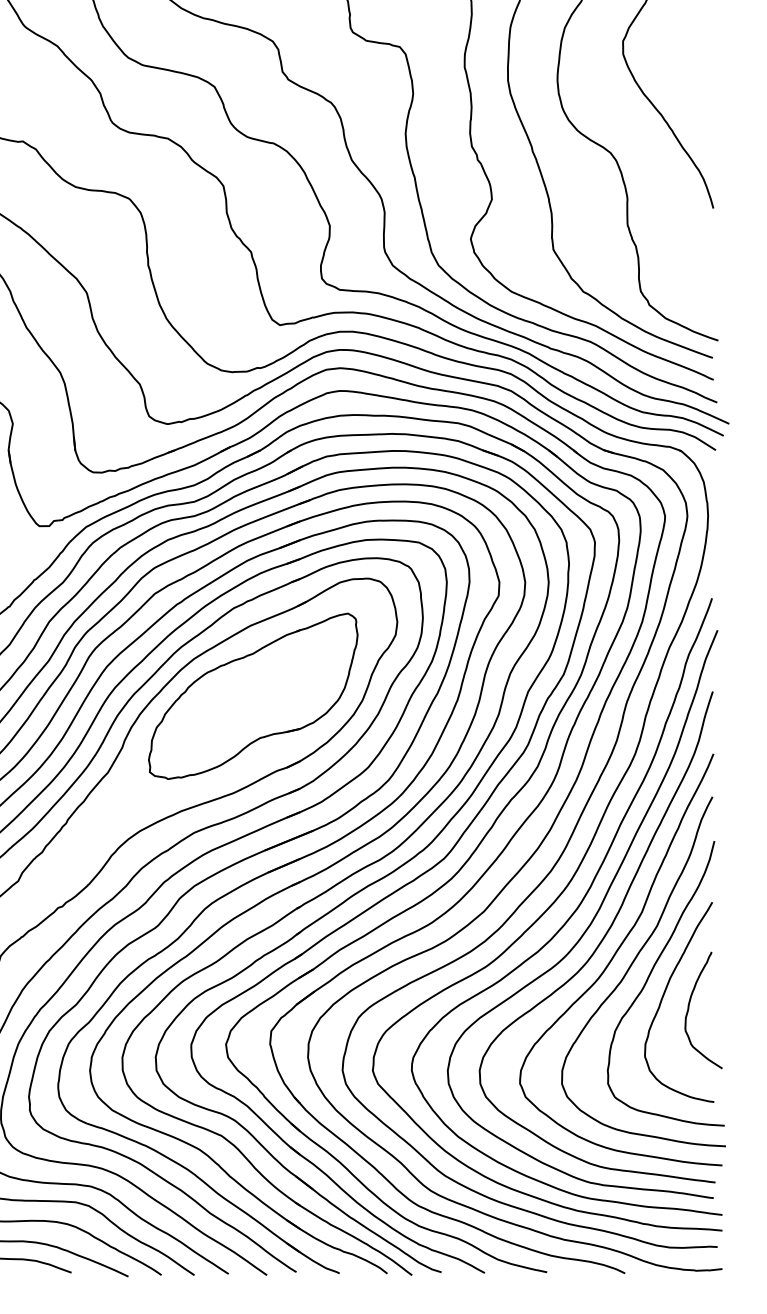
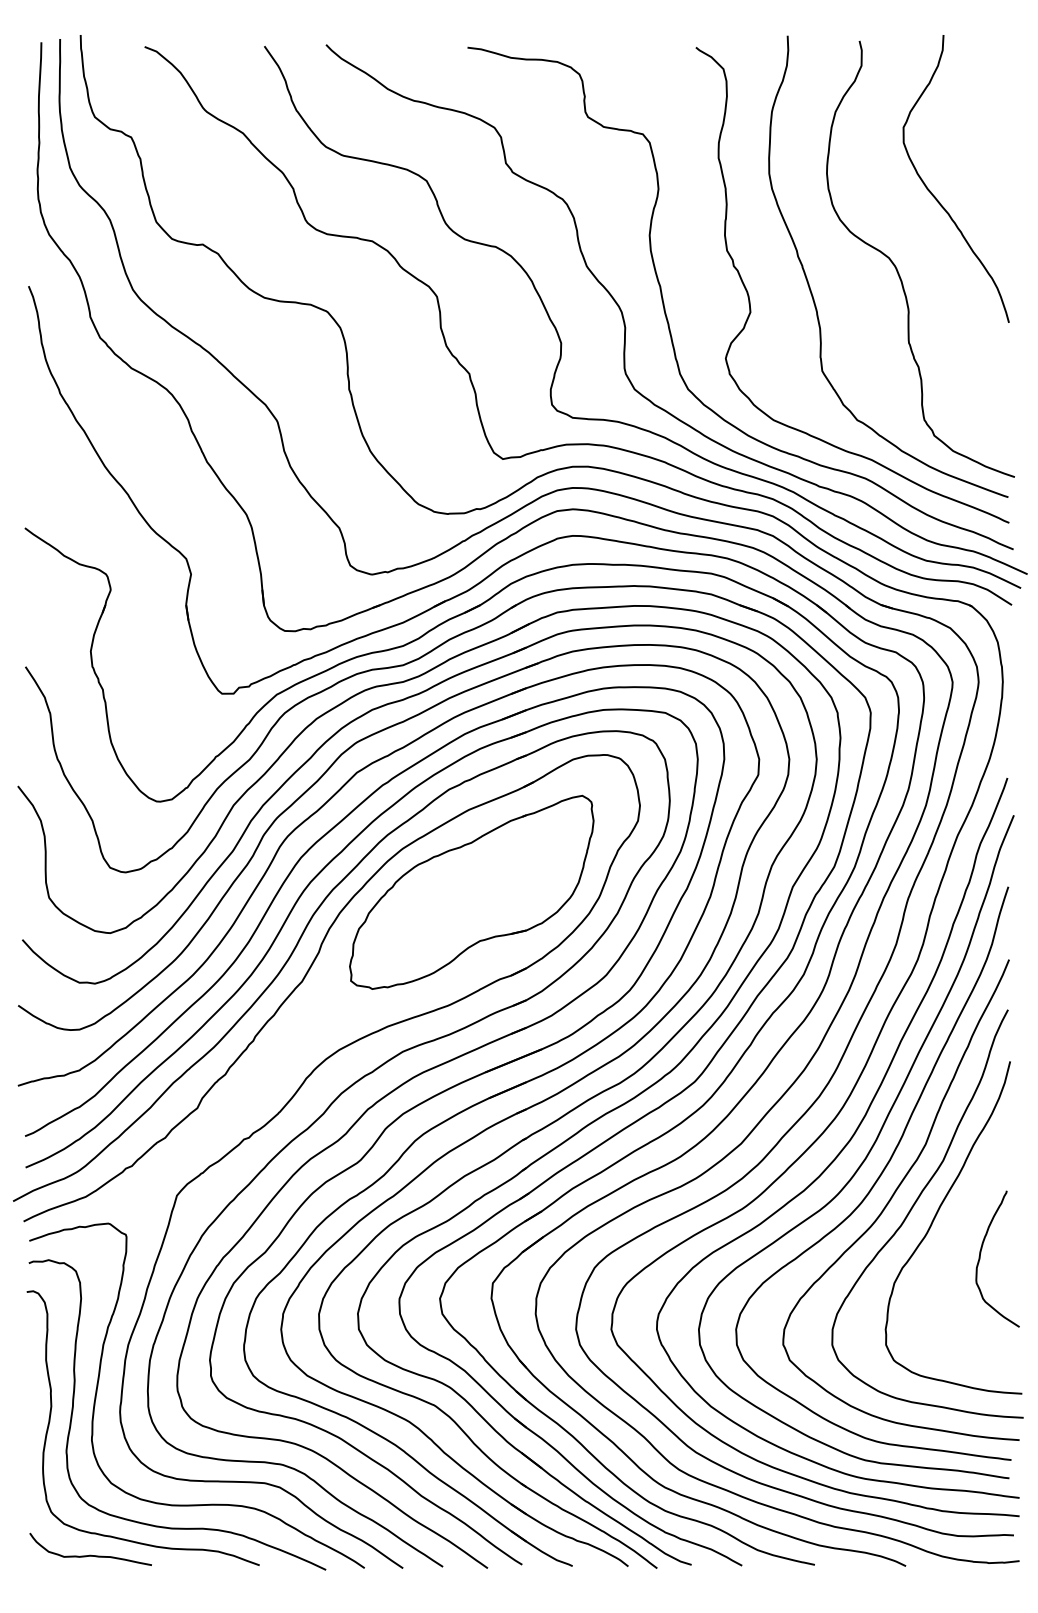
curve: (664, 996) -> (951, 1242), removed

